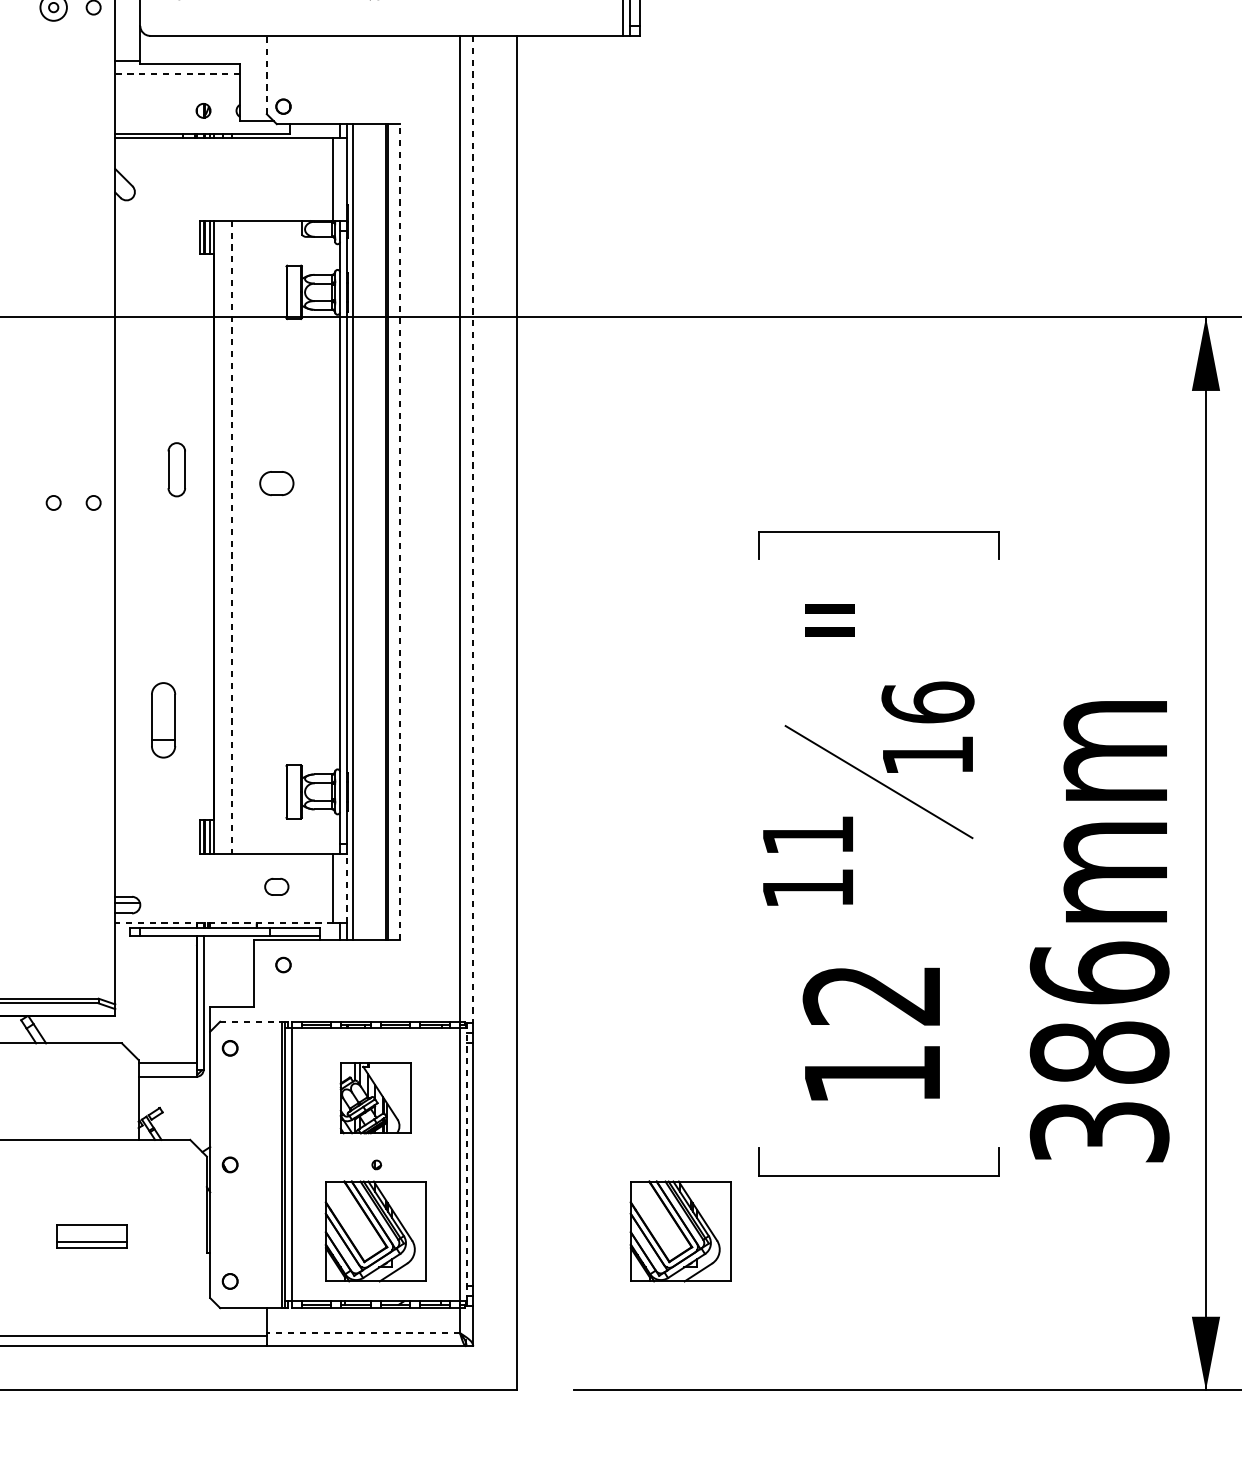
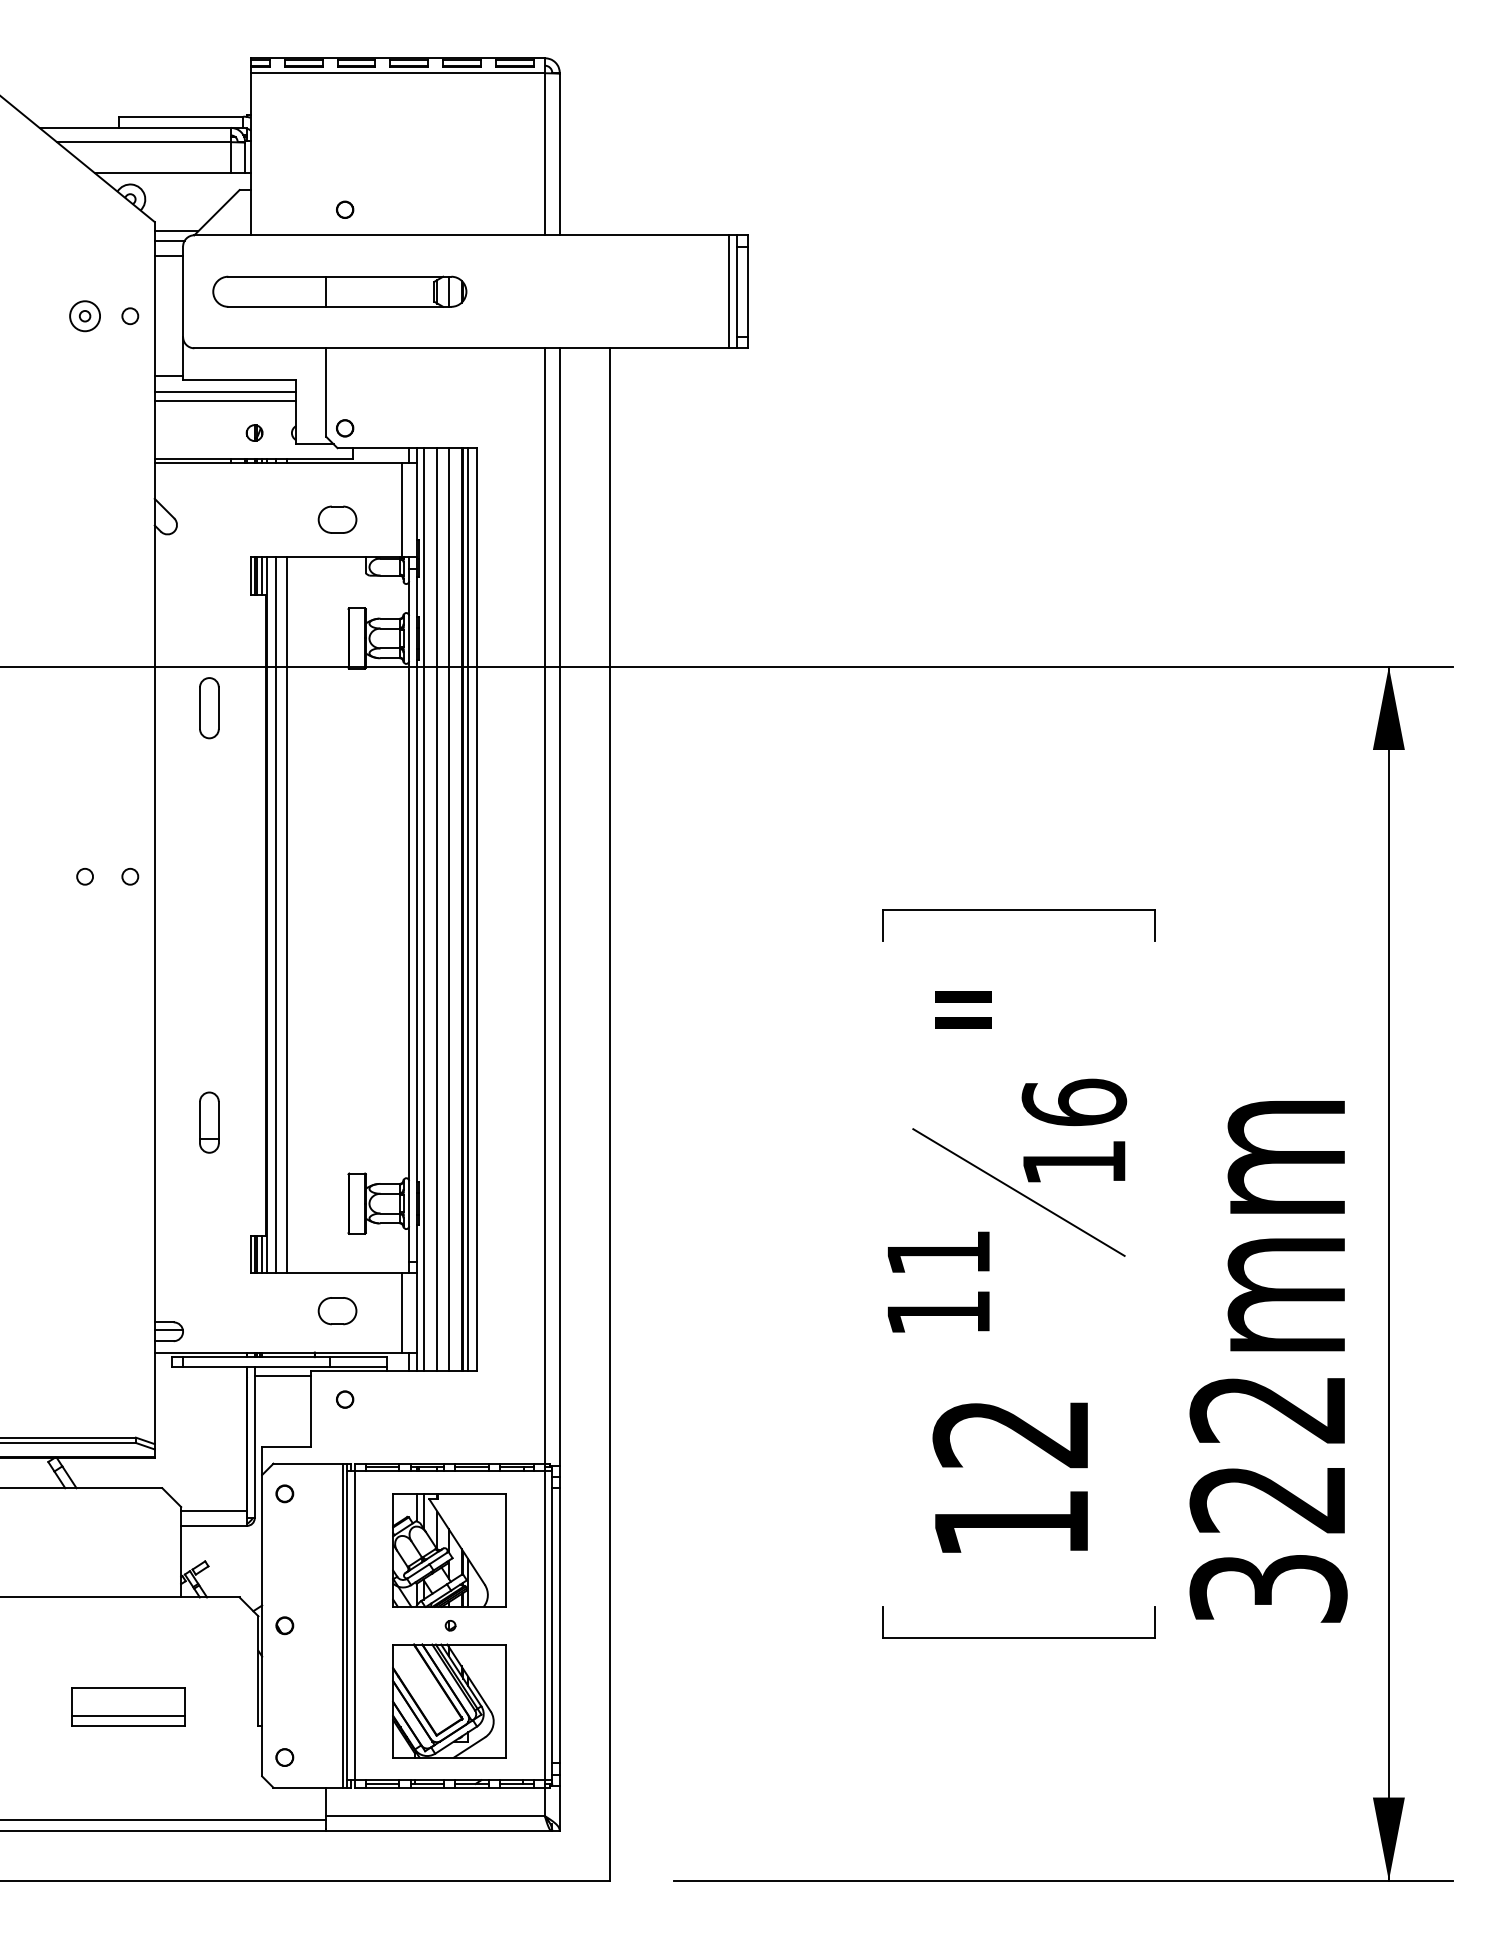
line: (177, 74) -> (225, 391), dashed -> solid
line: (267, 74) -> (326, 392), dashed -> solid
line: (177, 82) -> (225, 401), added
part: (176, 470) -> (209, 708), moved
part: (276, 483) -> (337, 519), moved
line: (472, 529) -> (559, 906), dashed -> solid
line: (365, 531) -> (437, 909), added
line: (374, 531) -> (448, 909), added
line: (392, 531) -> (468, 909), added
line: (400, 531) -> (477, 909), dashed -> solid
line: (222, 537) -> (276, 915), added
line: (231, 537) -> (286, 915), dashed -> solid
part: (163, 720) -> (209, 1122), size x0.71
part: (276, 887) -> (337, 1311), size x1.43
line: (346, 888) -> (416, 1312), dashed -> solid
line: (223, 923) -> (277, 1352), dashed -> solid
line: (228, 943) -> (282, 1375), added
text: (1099, 1012) -> (1268, 1453), 386mm -> 322mm
line: (251, 1021) -> (308, 1463), dashed -> solid
part: (375, 1098) -> (449, 1550), size x1.43
line: (466, 1164) -> (552, 1625), dashed -> solid
part: (680, 1230) -> (794, 1700), removed
part: (92, 1236) -> (128, 1706), size x1.43
line: (363, 1333) -> (435, 1816), dashed -> solid

